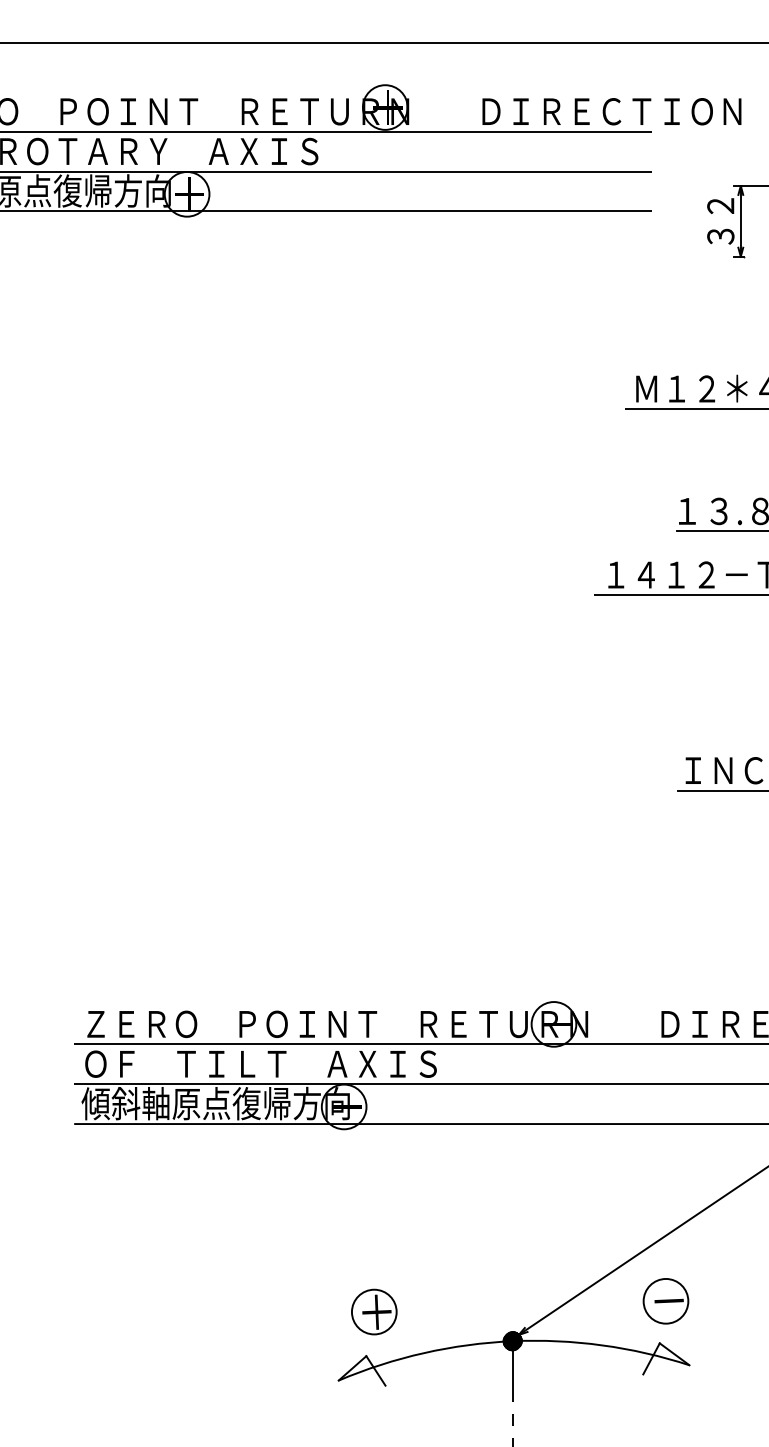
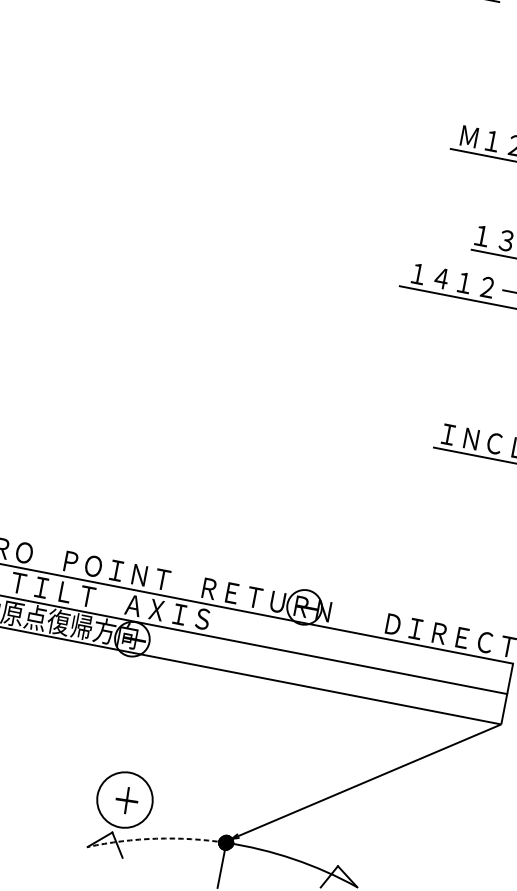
part: (665, 1301) -> (348, 835), removed
circle: (373, 1311) -> (124, 799), size x1.6
arc: (423, 1353) -> (156, 838), solid -> dashed

